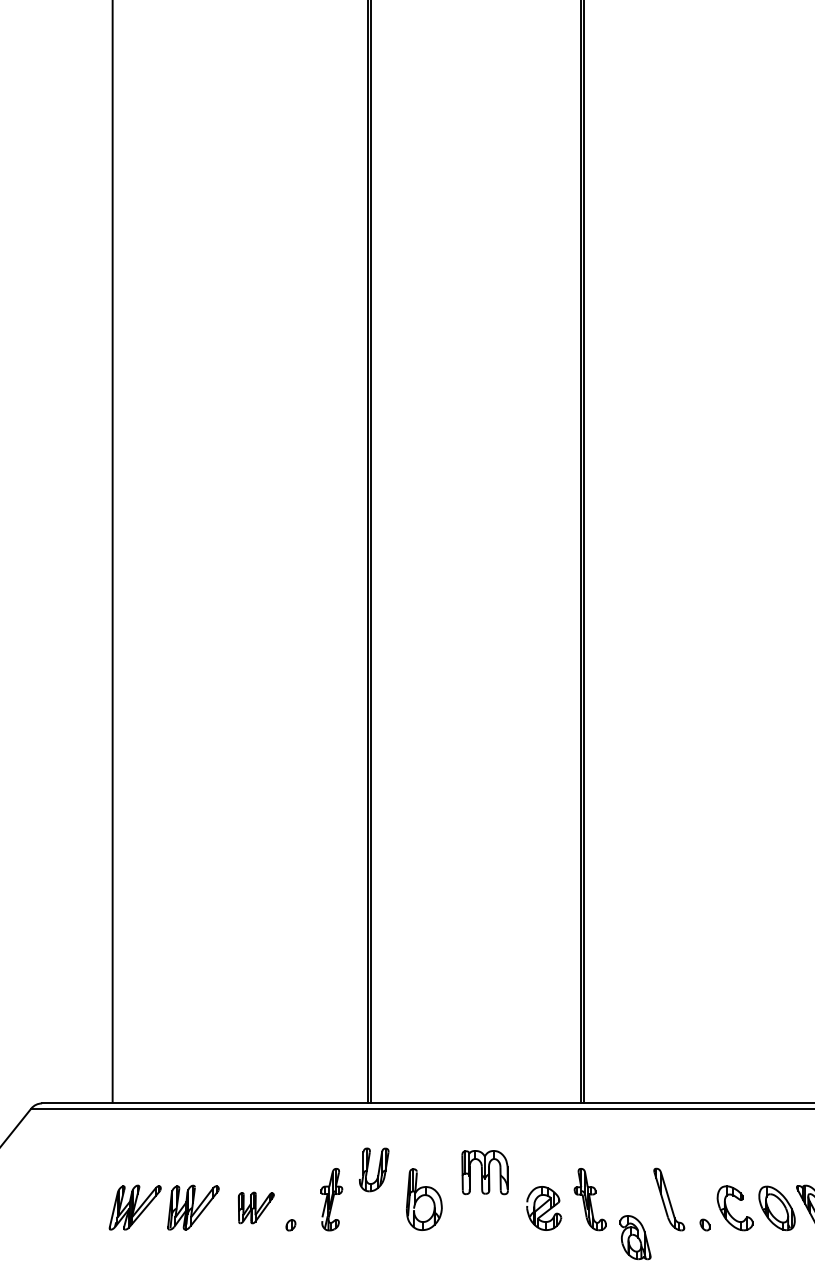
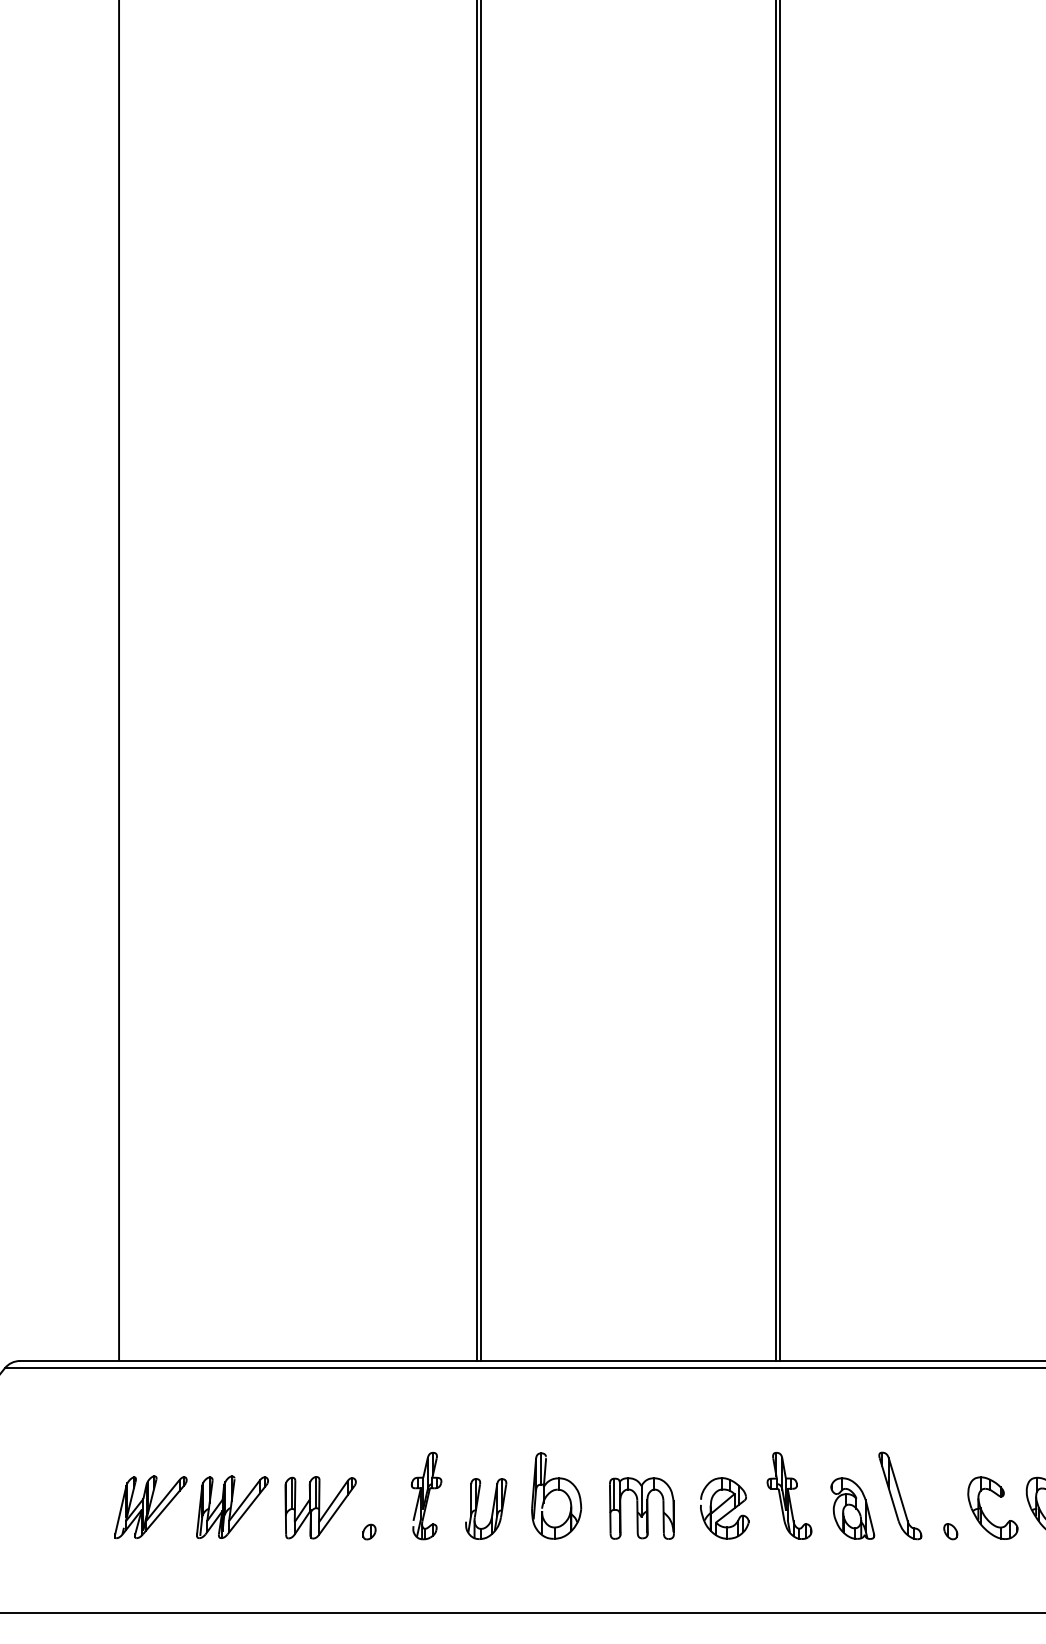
part: (374, 1169) -> (486, 1508), moved
part: (484, 1172) -> (641, 1508), moved
part: (256, 1207) -> (320, 1507), size x1.43
part: (635, 1237) -> (852, 1508), moved

